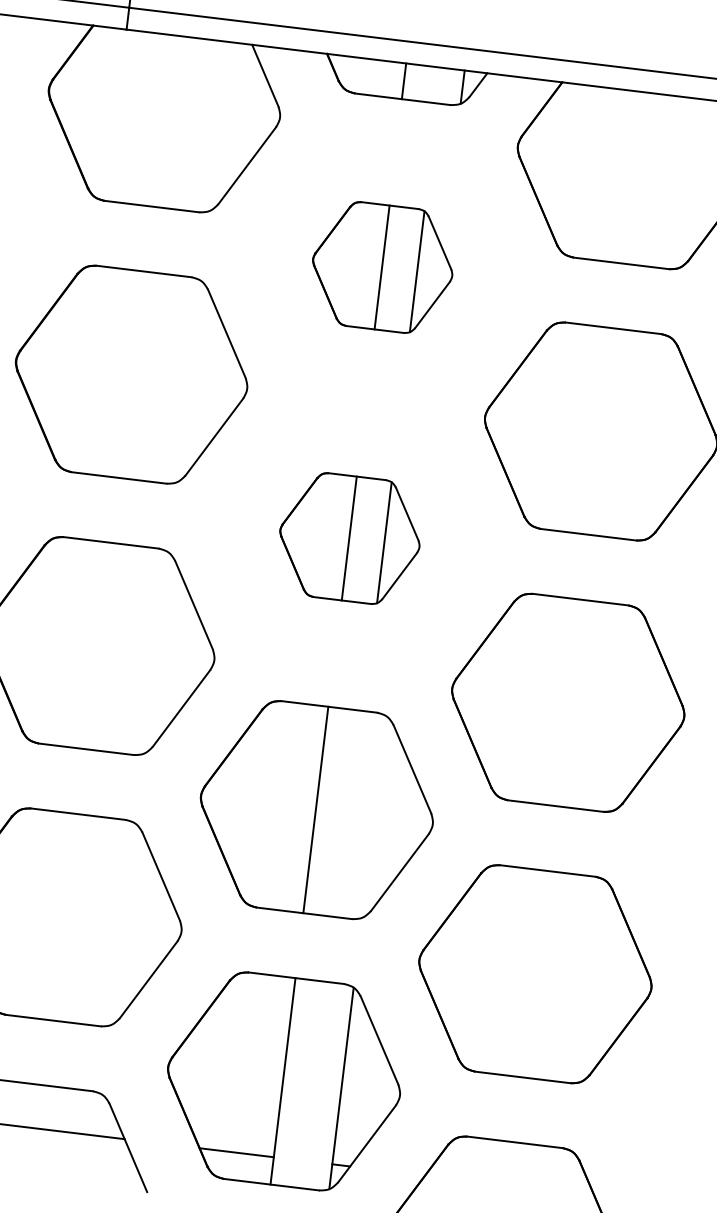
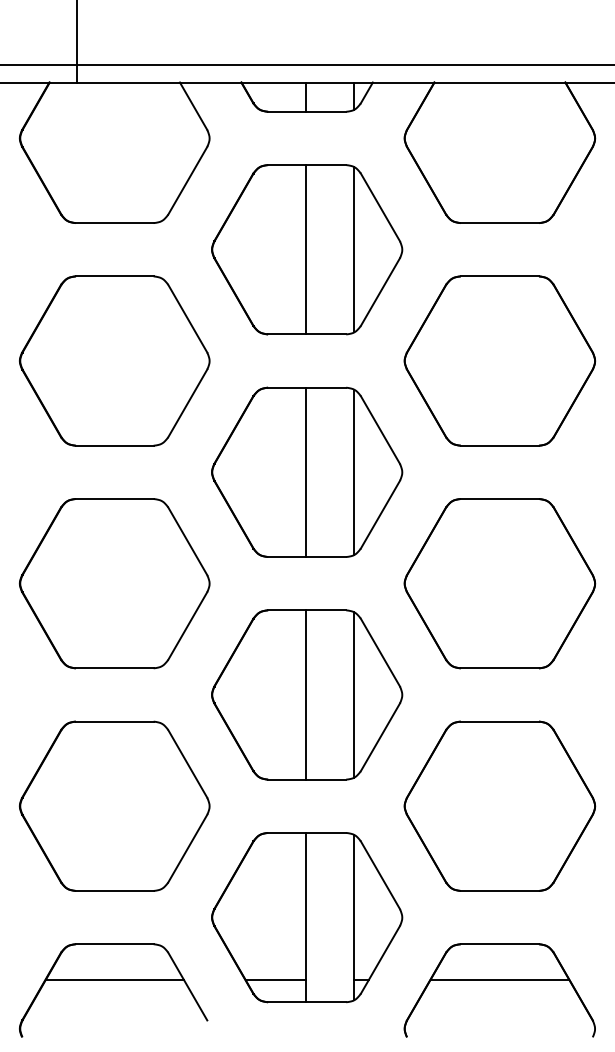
part: (383, 267) -> (307, 249), size x1.67
part: (350, 537) -> (307, 471), size x1.67
line: (374, 816) -> (354, 694), added
line: (509, 1185) -> (499, 979), added

